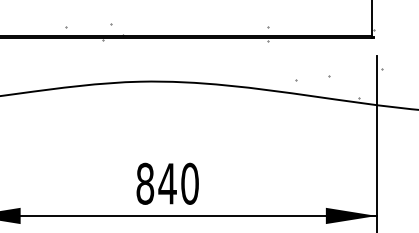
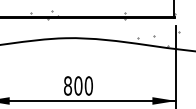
text: (167, 182) -> (78, 85), 840 -> 800

